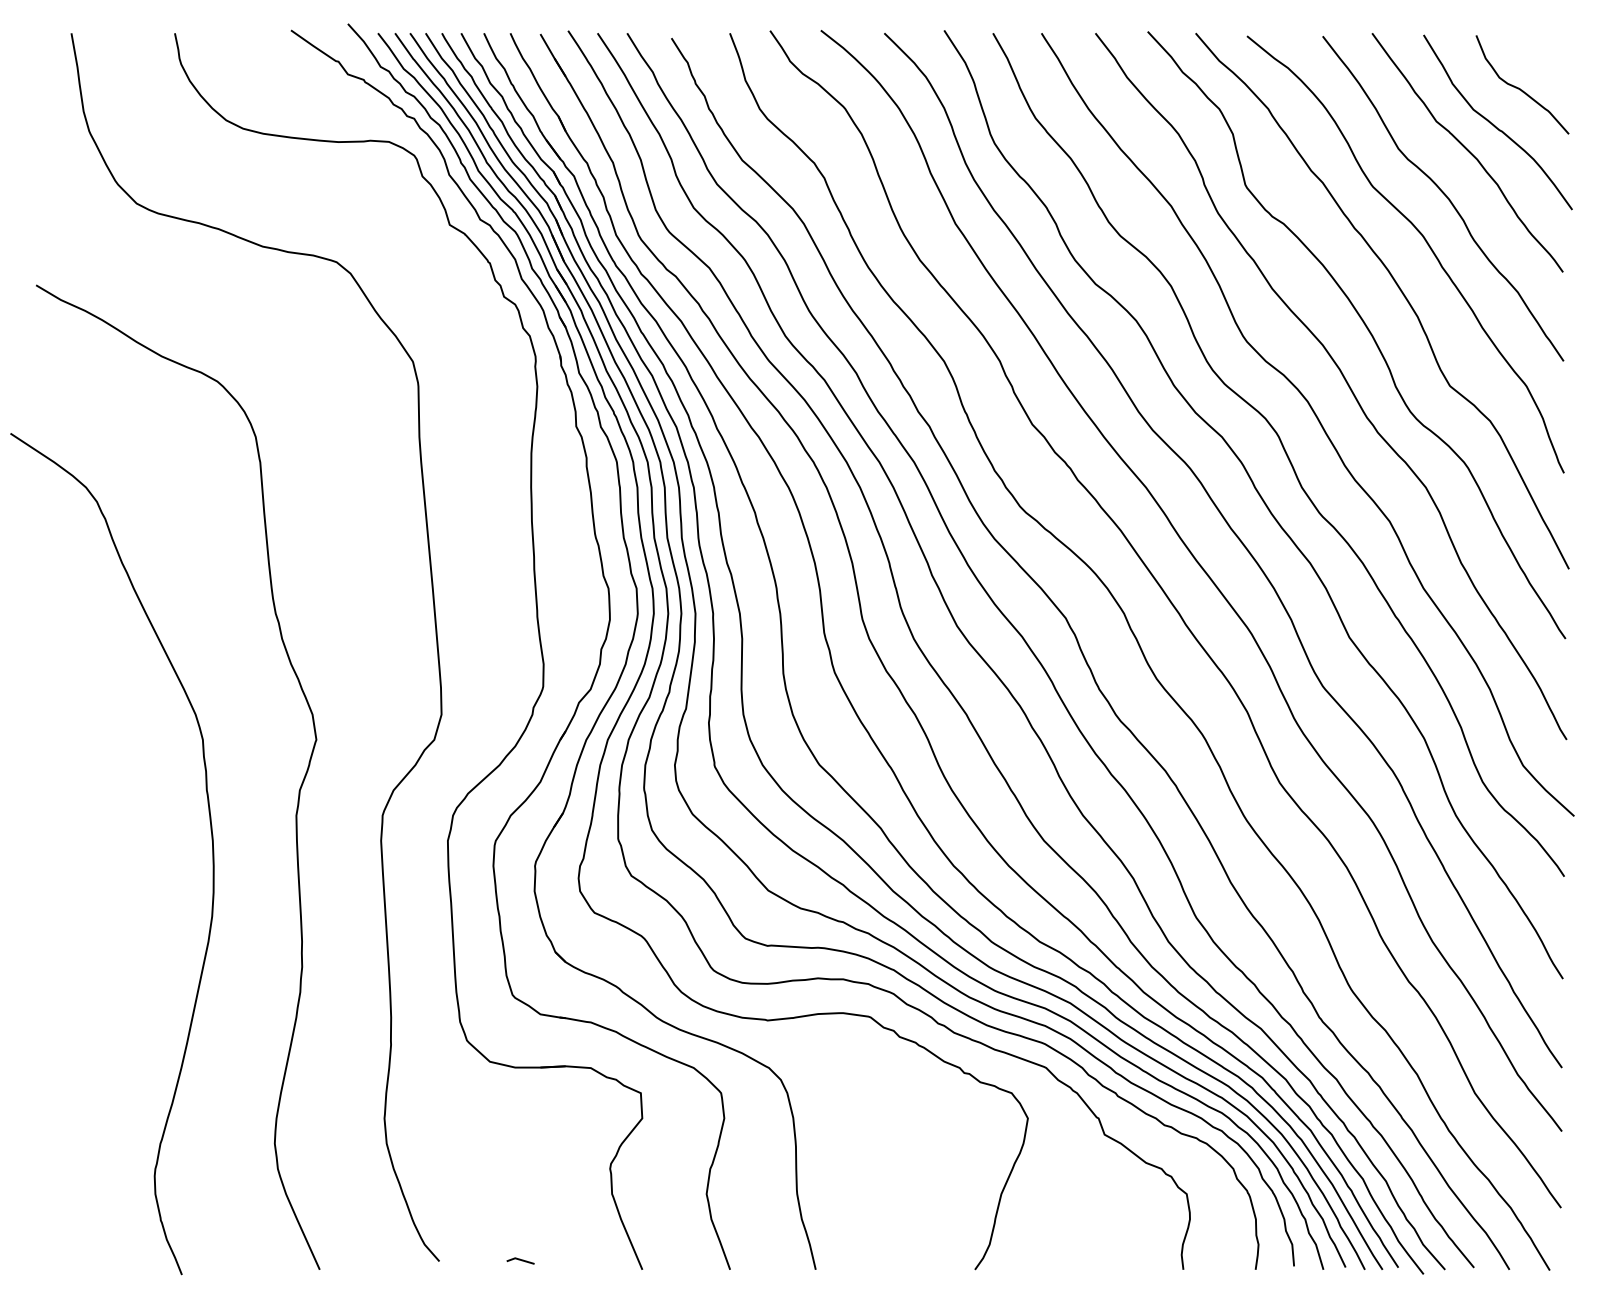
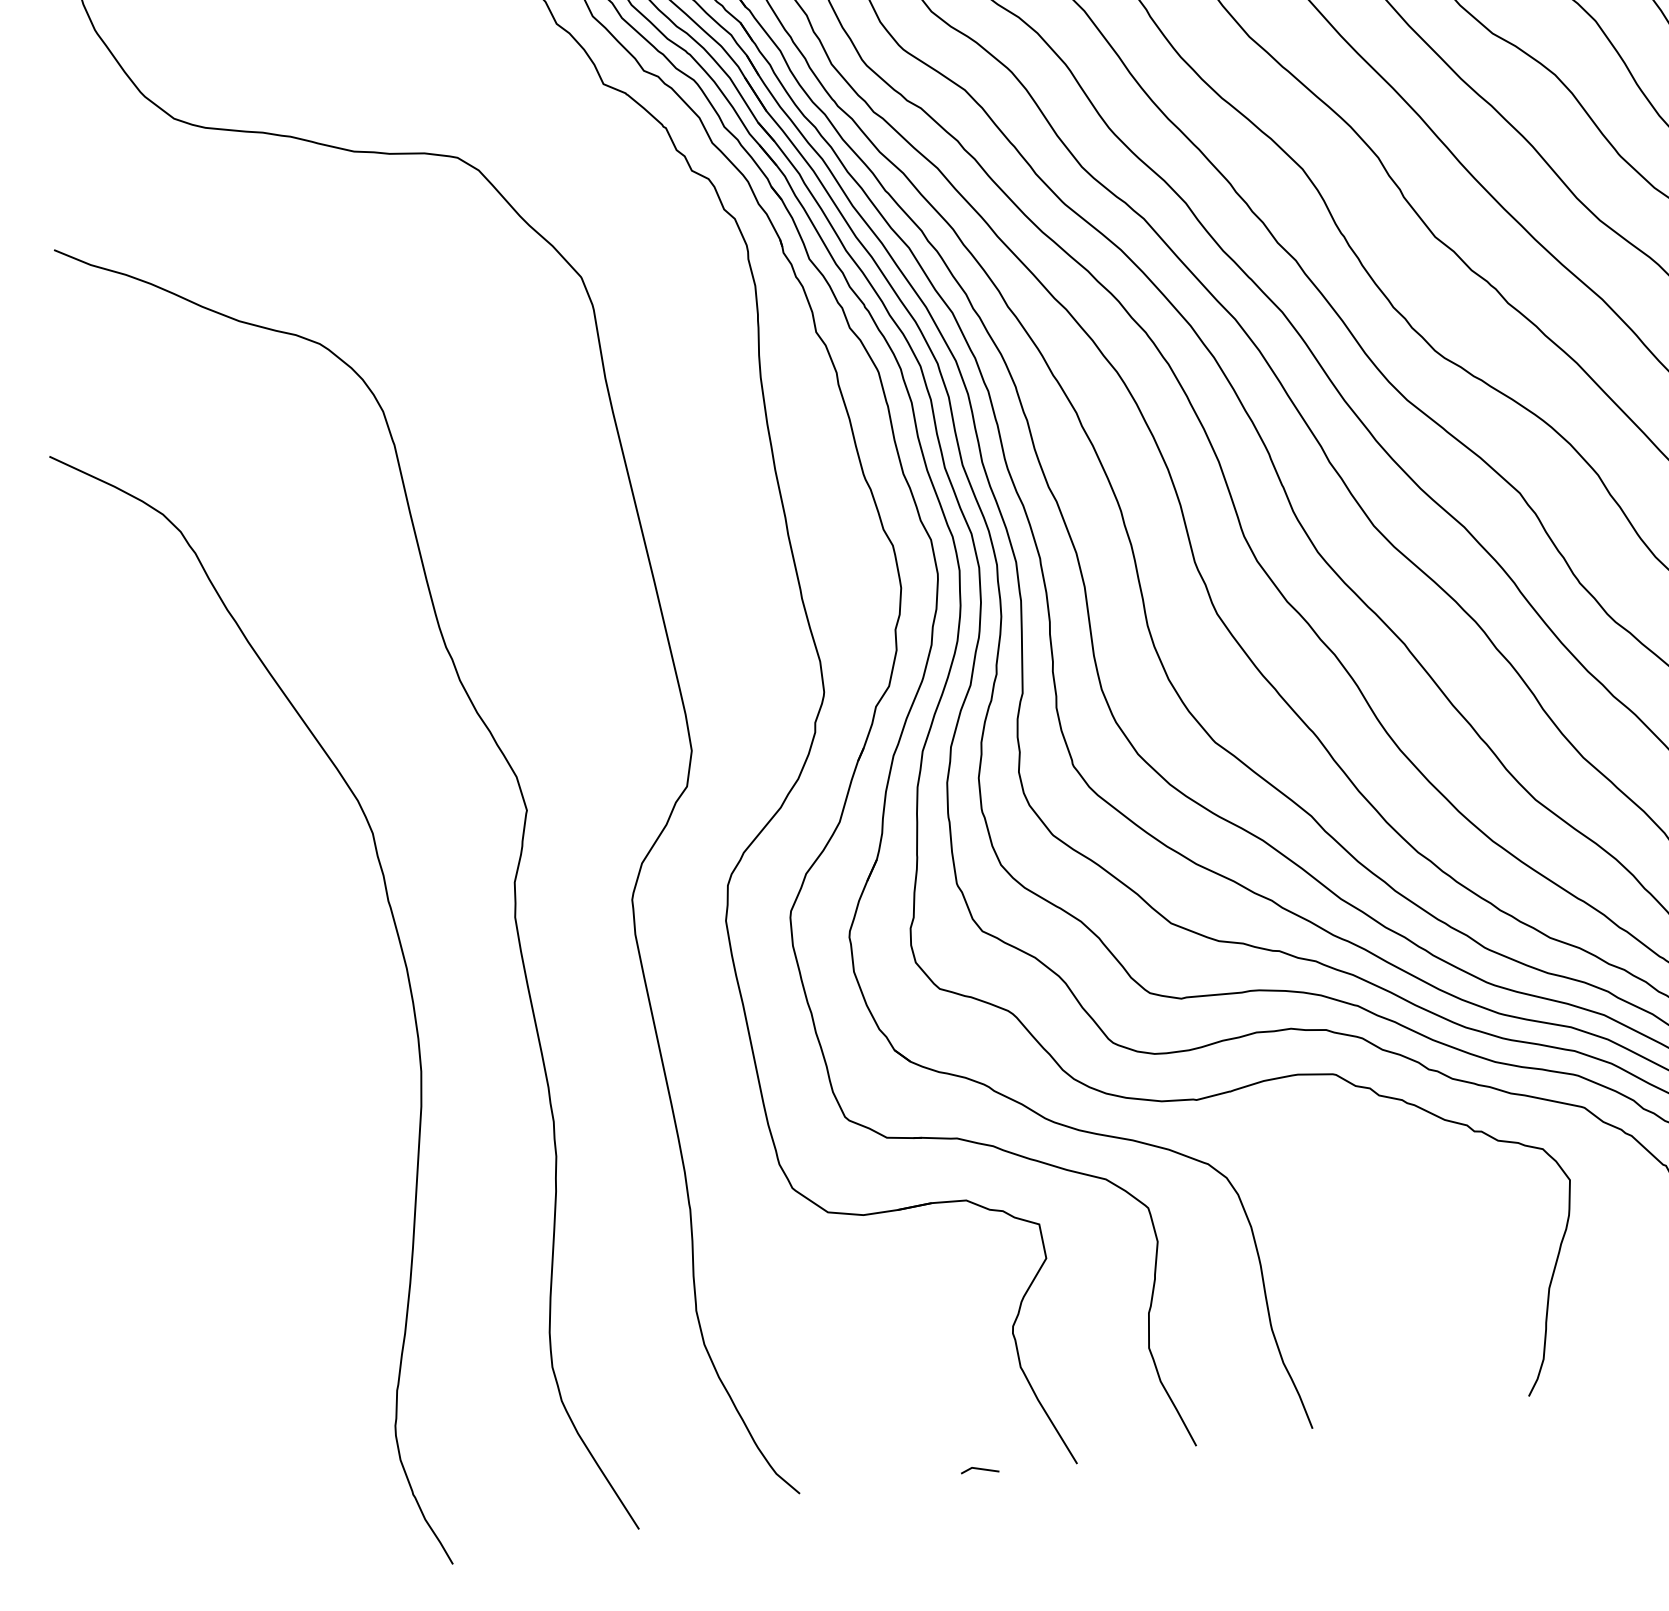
line: (520, 1260) -> (979, 1469), moved

